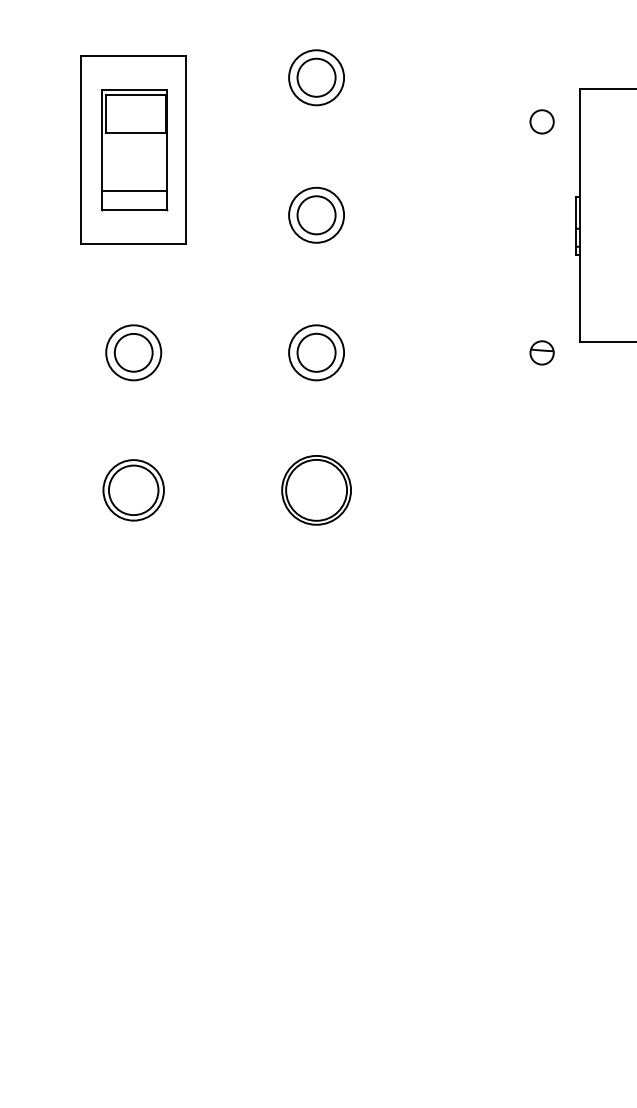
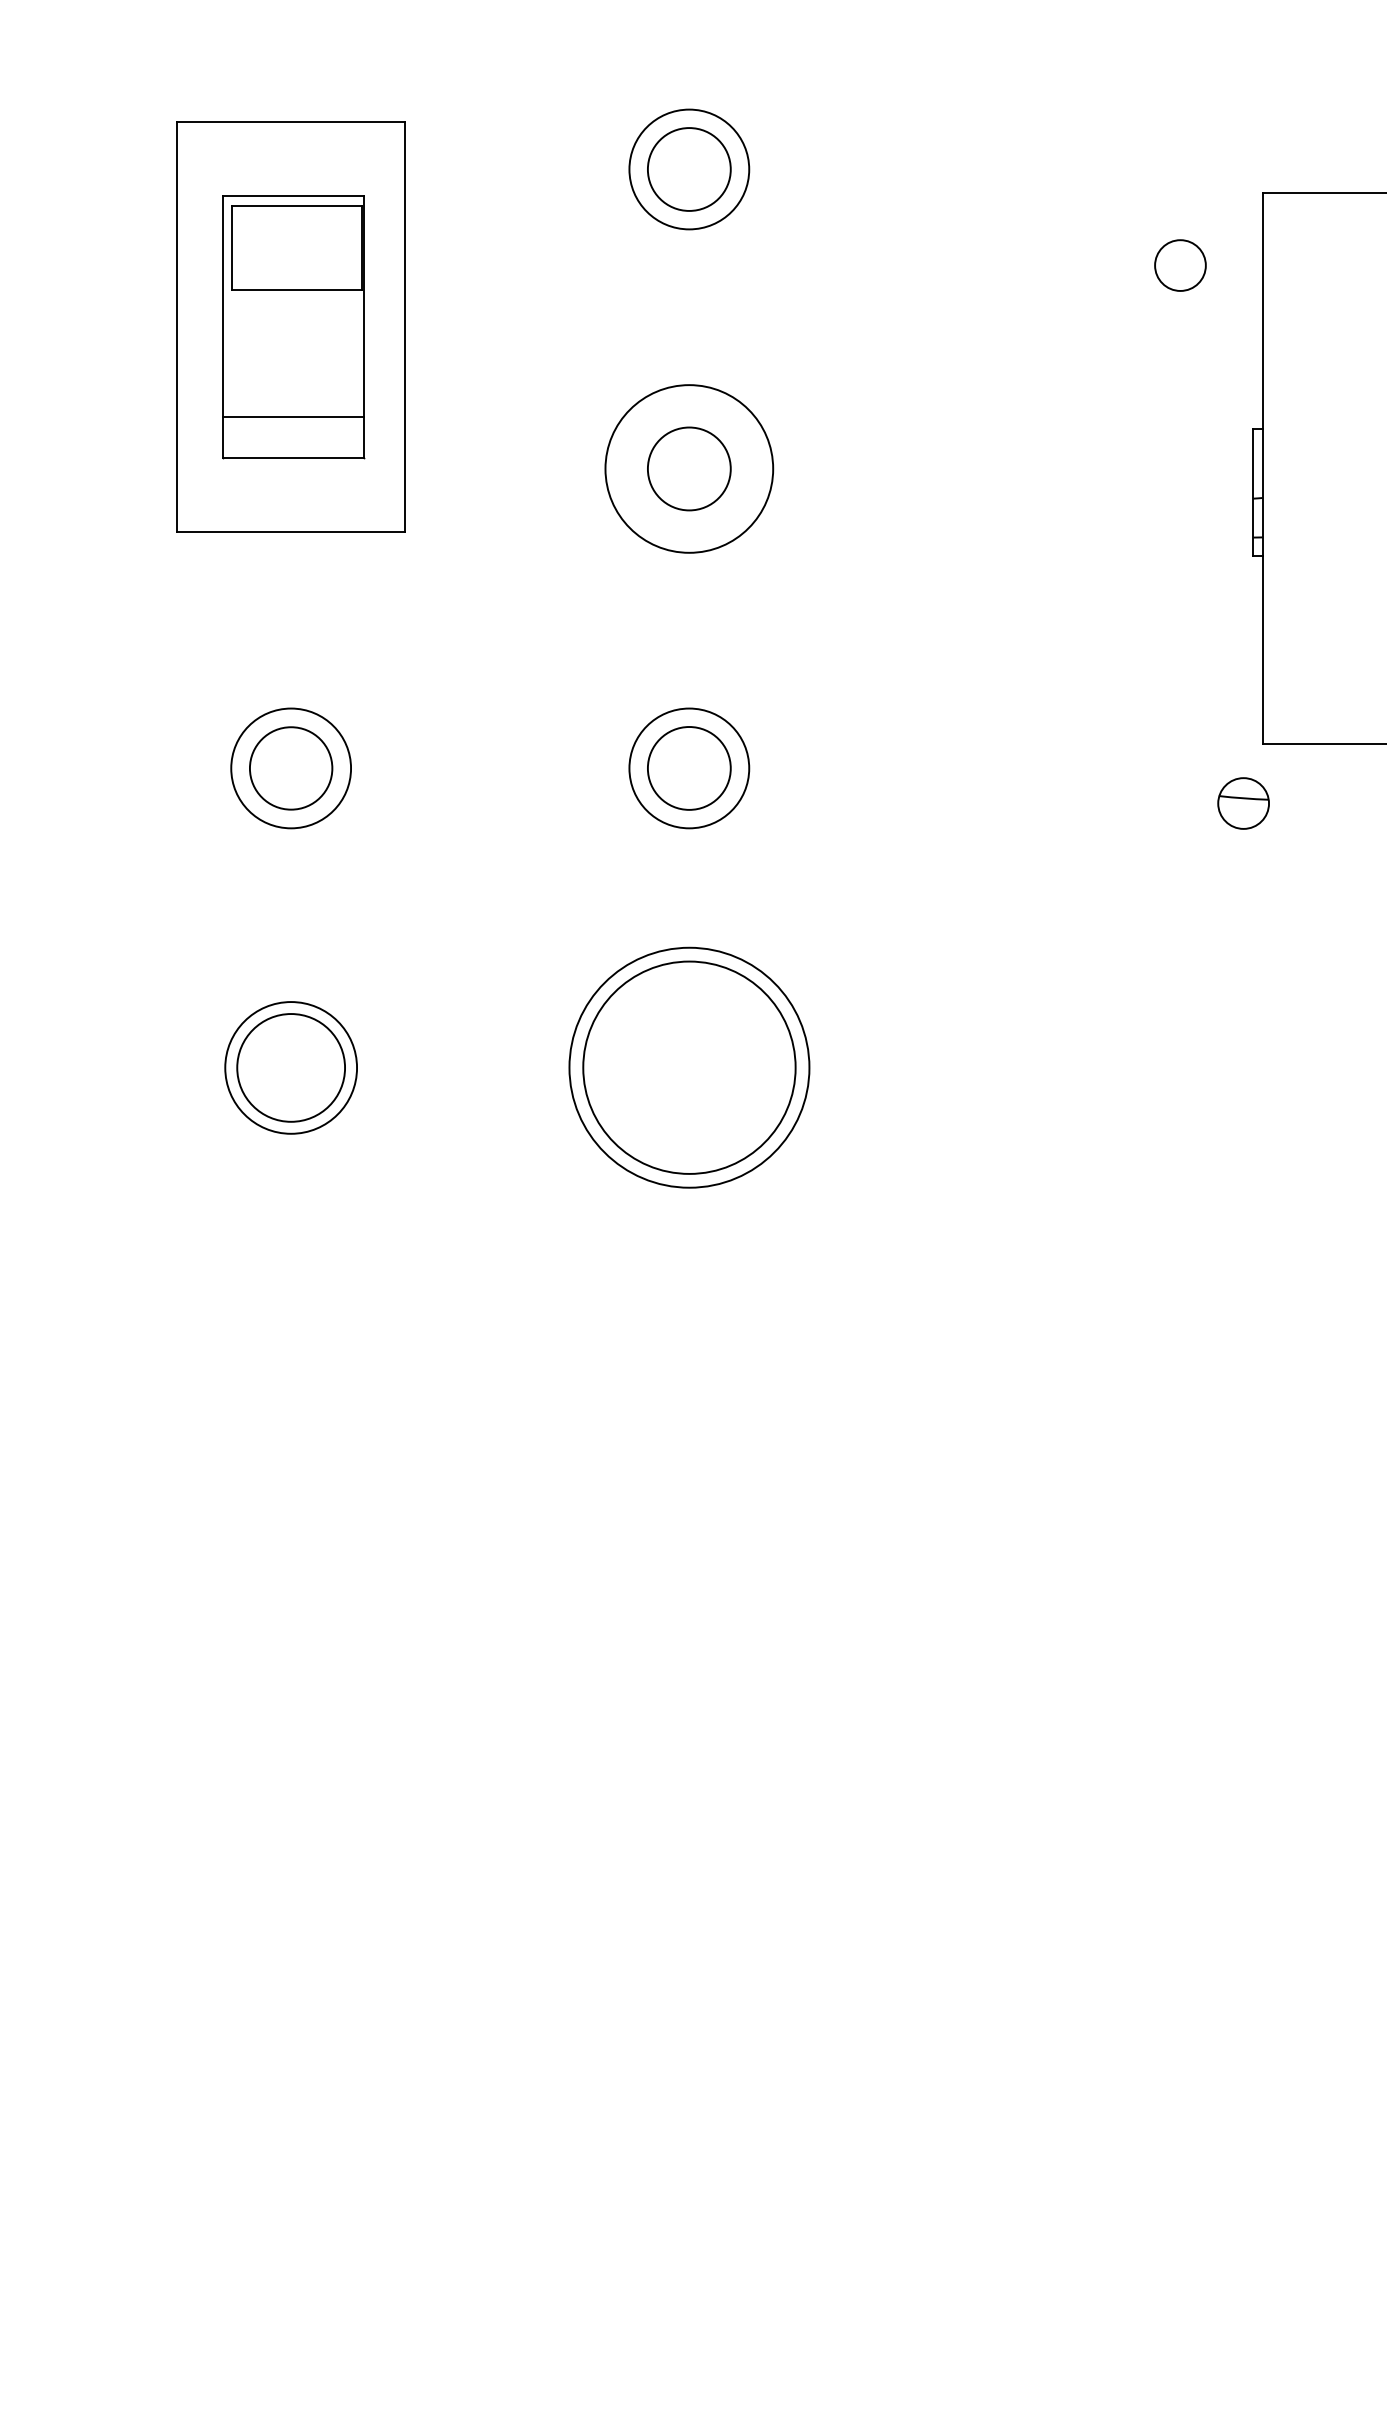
circle: (316, 214) -> (689, 467), size x1.4
part: (541, 352) -> (1242, 802), moved
part: (316, 490) -> (689, 1068), size x1.6

